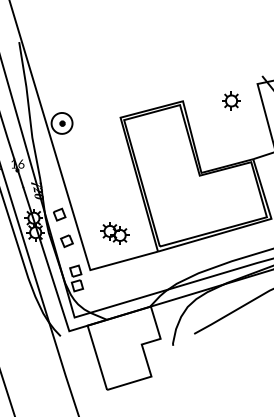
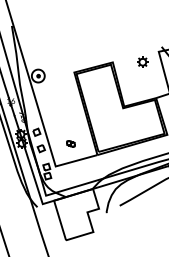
part: (114, 232) -> (70, 143), size x0.6

